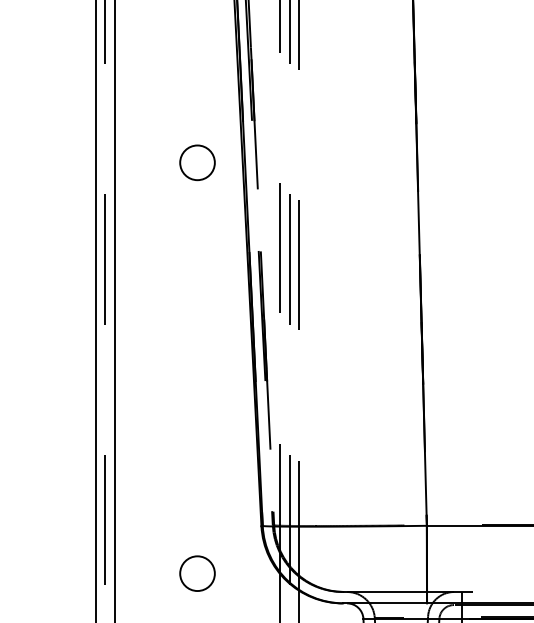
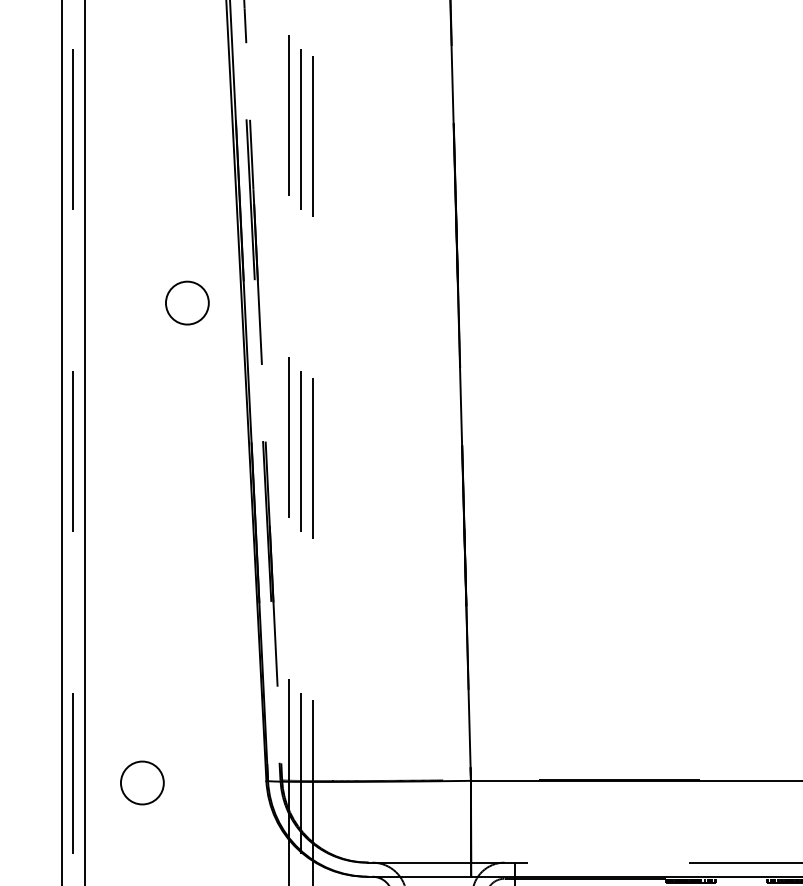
circle: (197, 162) -> (187, 302), moved
circle: (197, 573) -> (142, 782), moved

